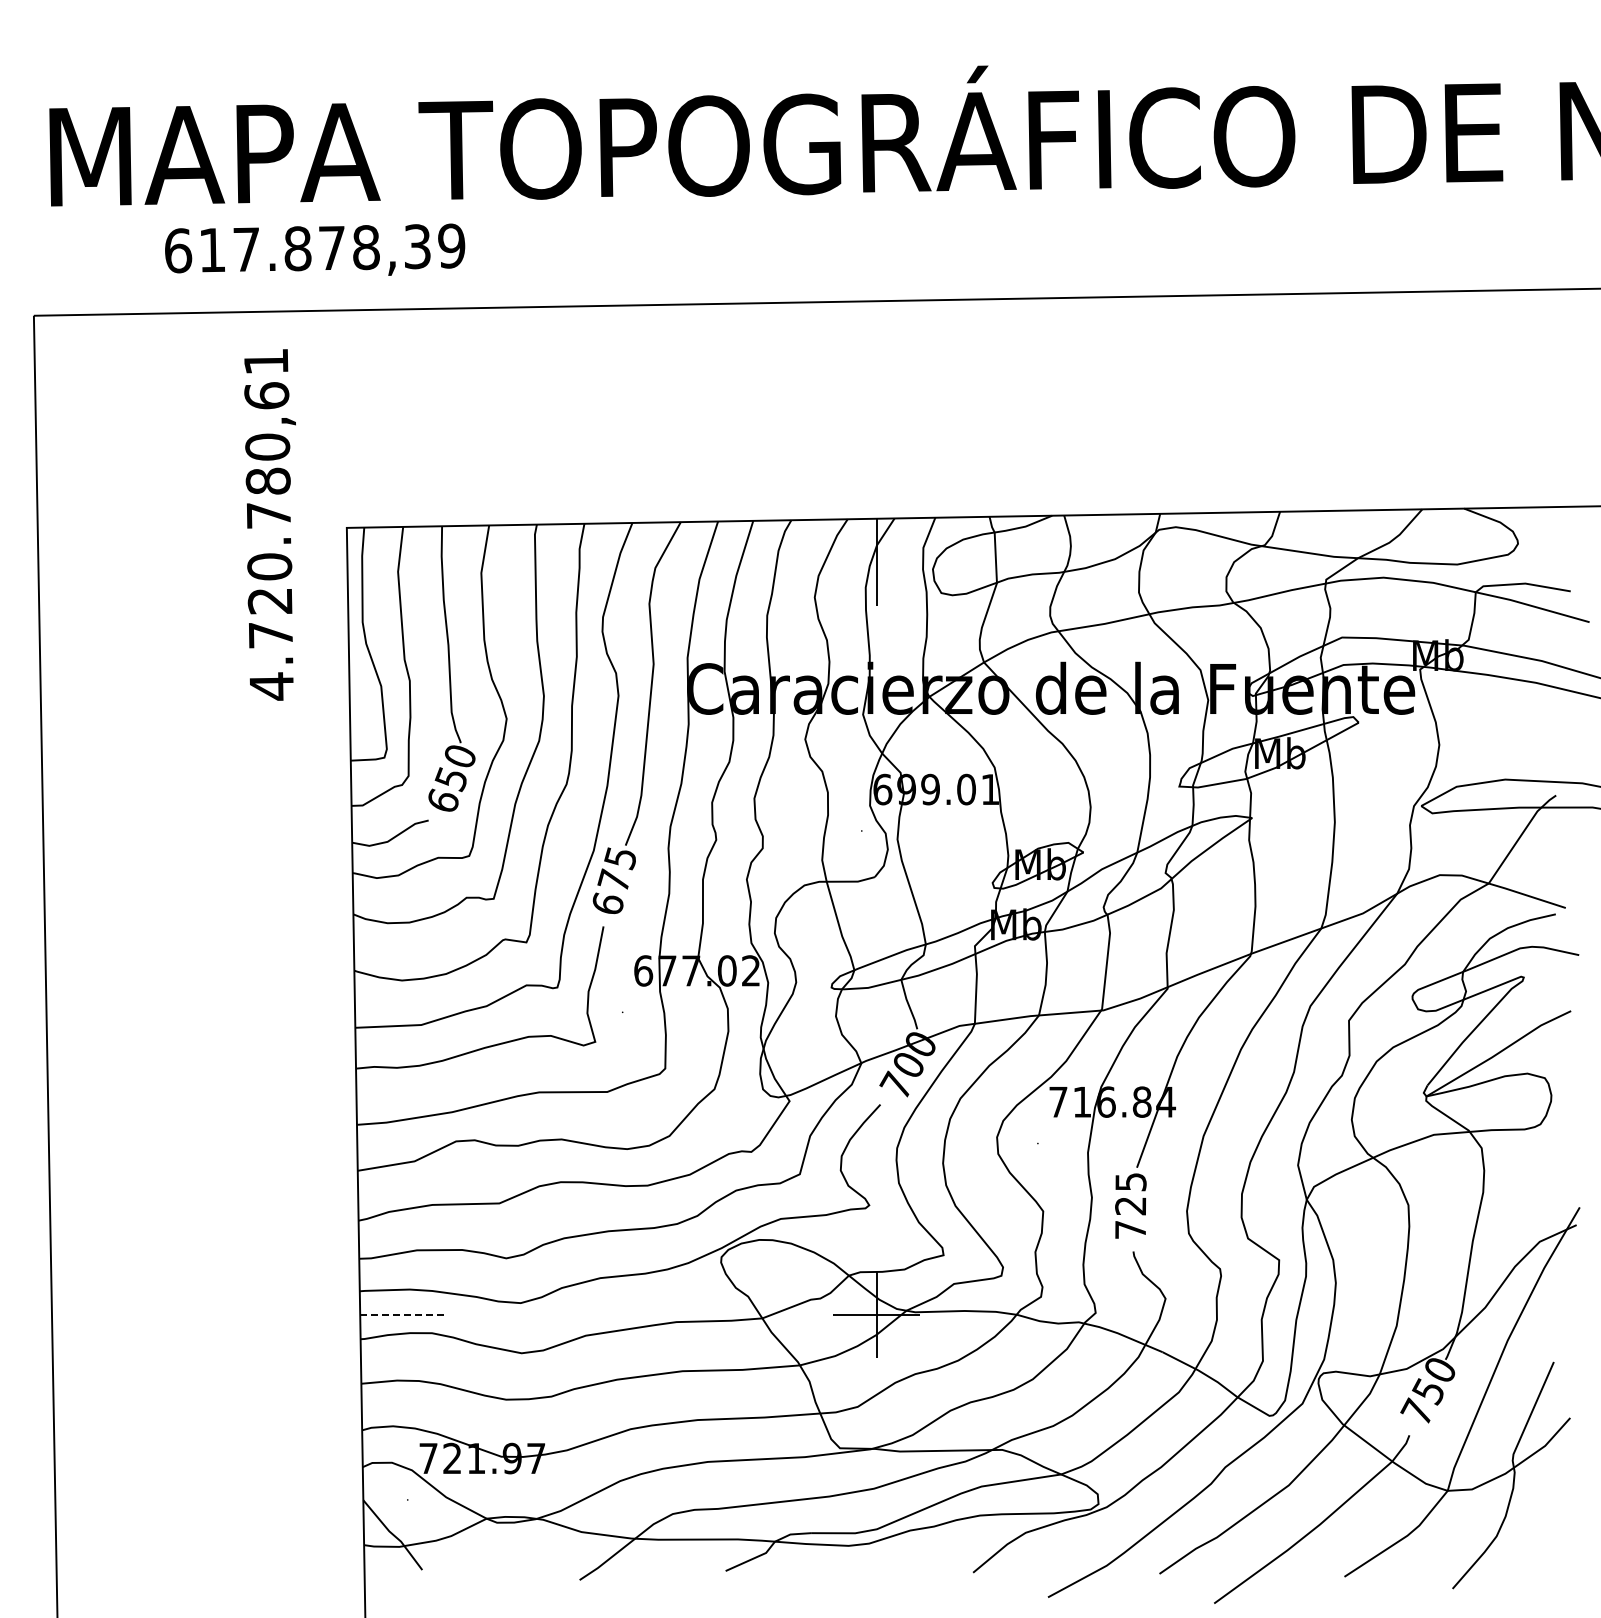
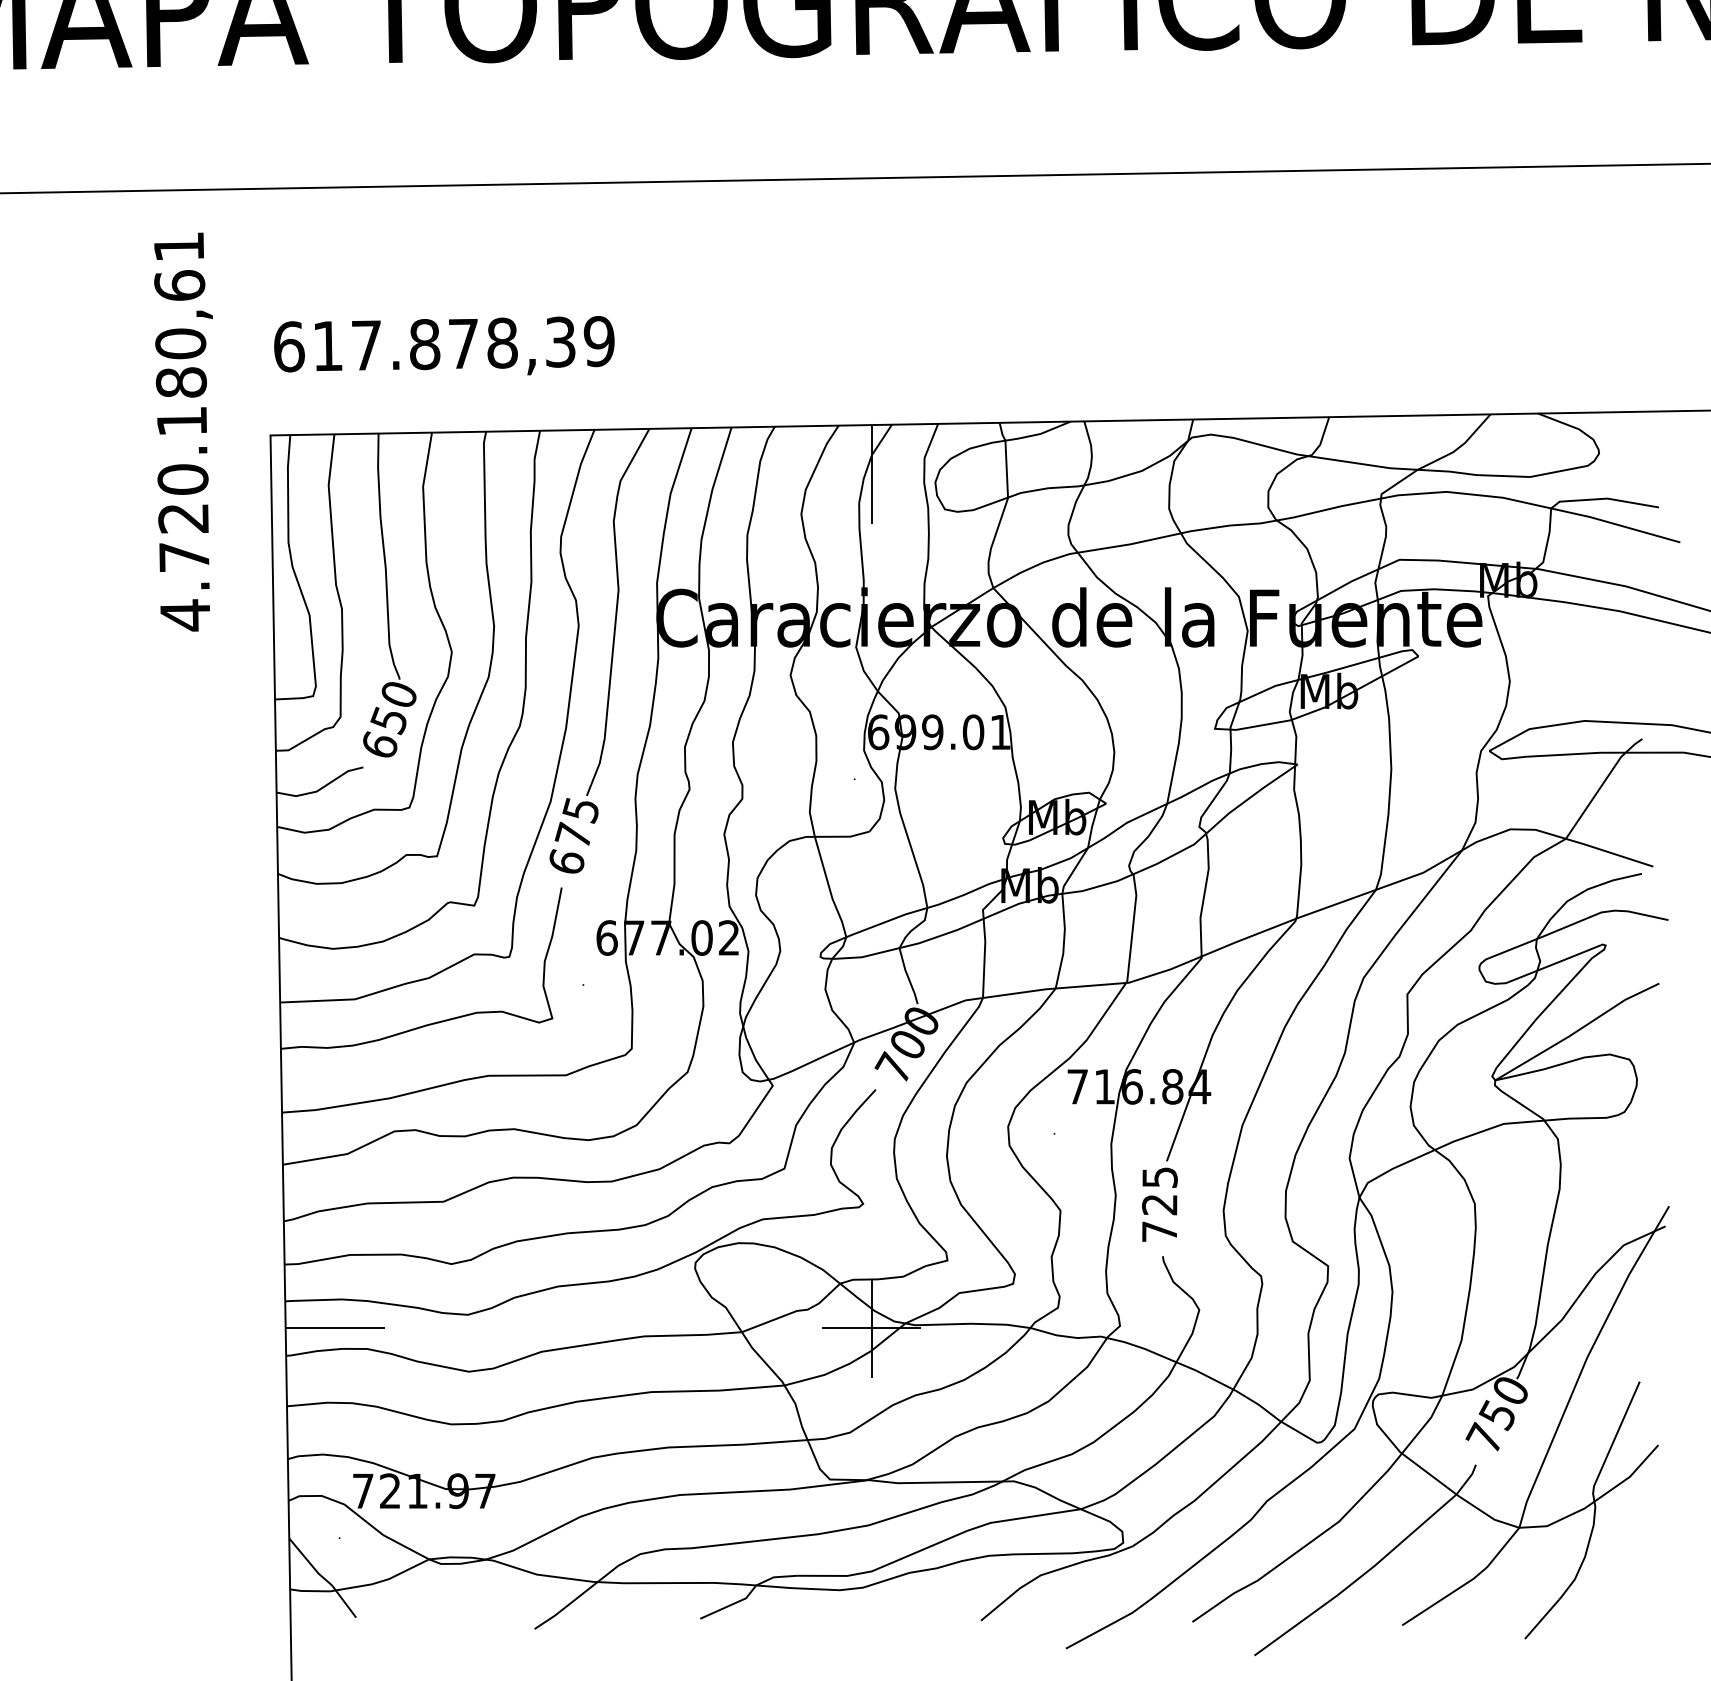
text: (315, 249) -> (444, 345), moved
text: (268, 515) -> (181, 421), 4.720.780,61 -> 4.720.180,61
line: (403, 1314) -> (334, 1327), dashed -> solid

